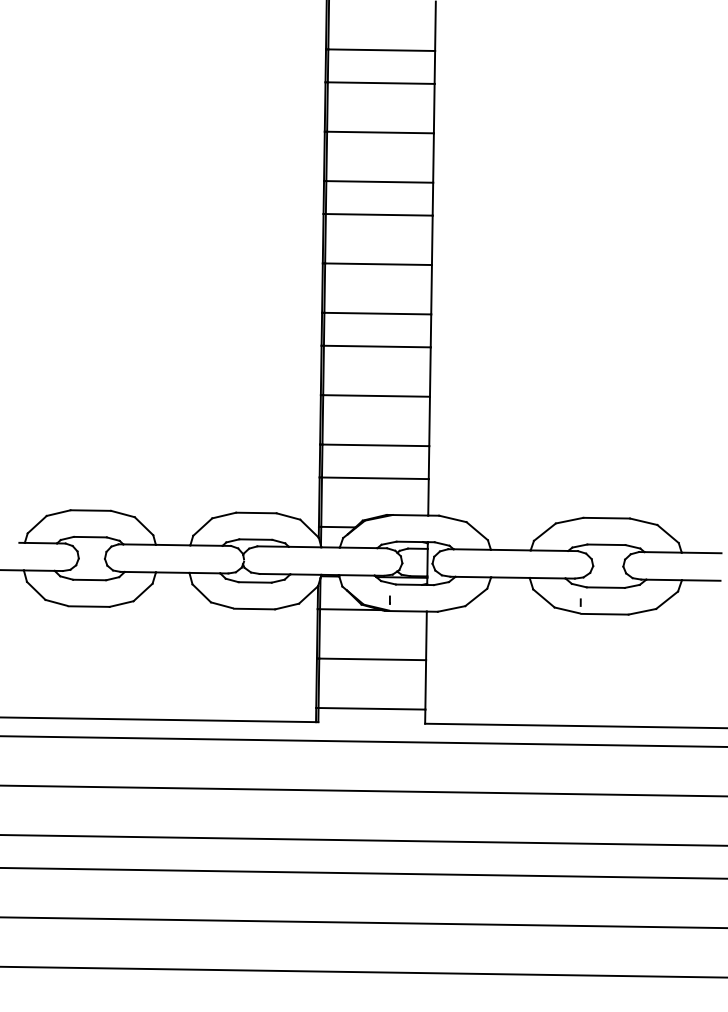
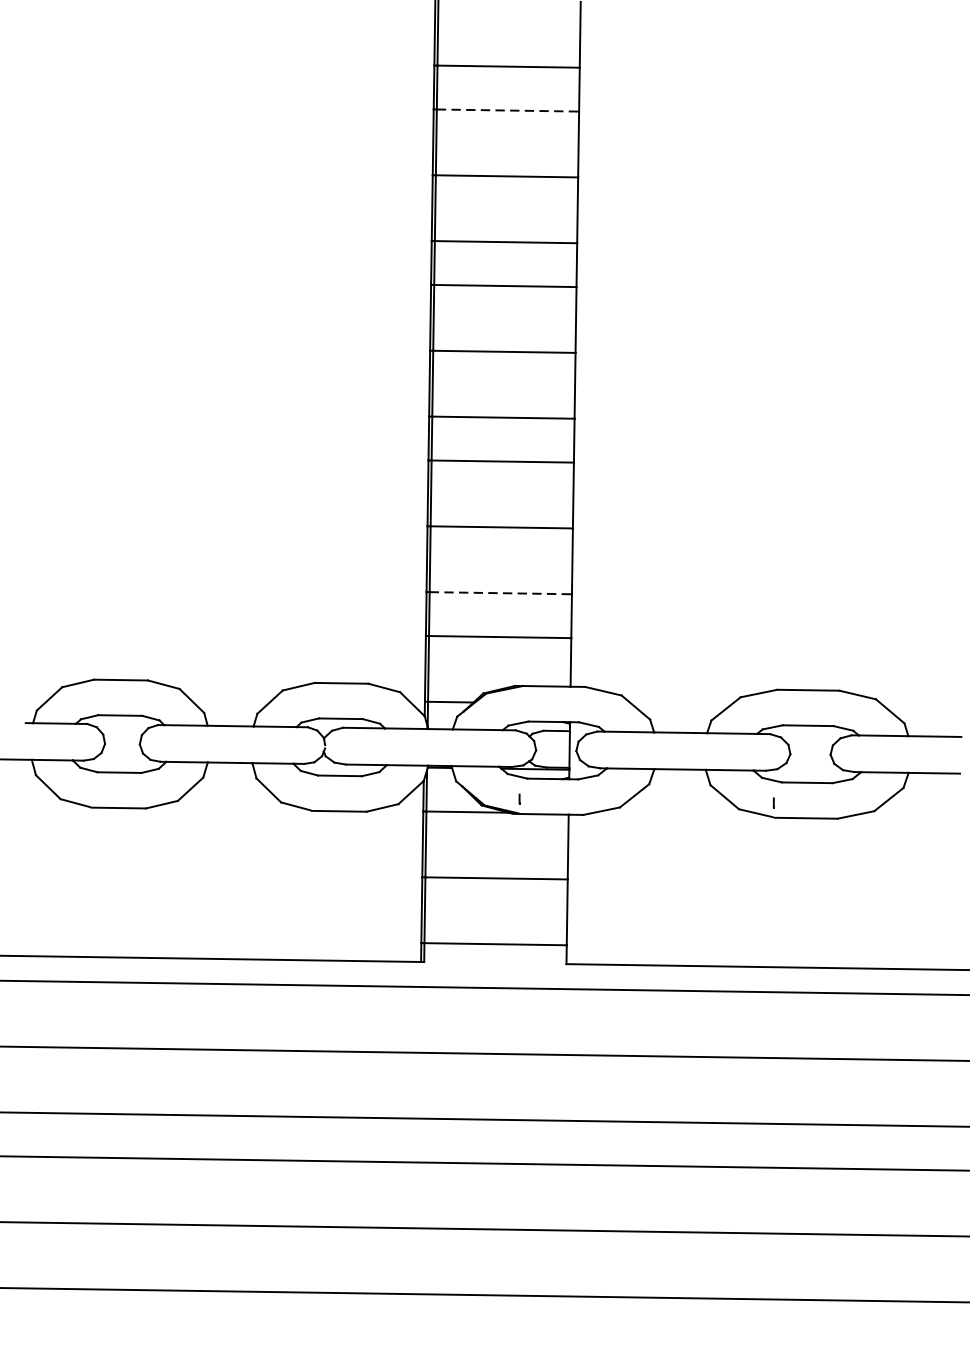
line: (381, 83) -> (508, 111), solid -> dashed
line: (376, 445) -> (501, 593), solid -> dashed

